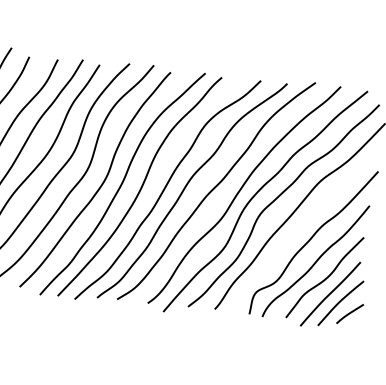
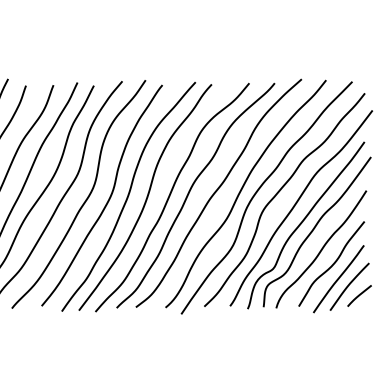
curve: (299, 232) -> (302, 223), added

